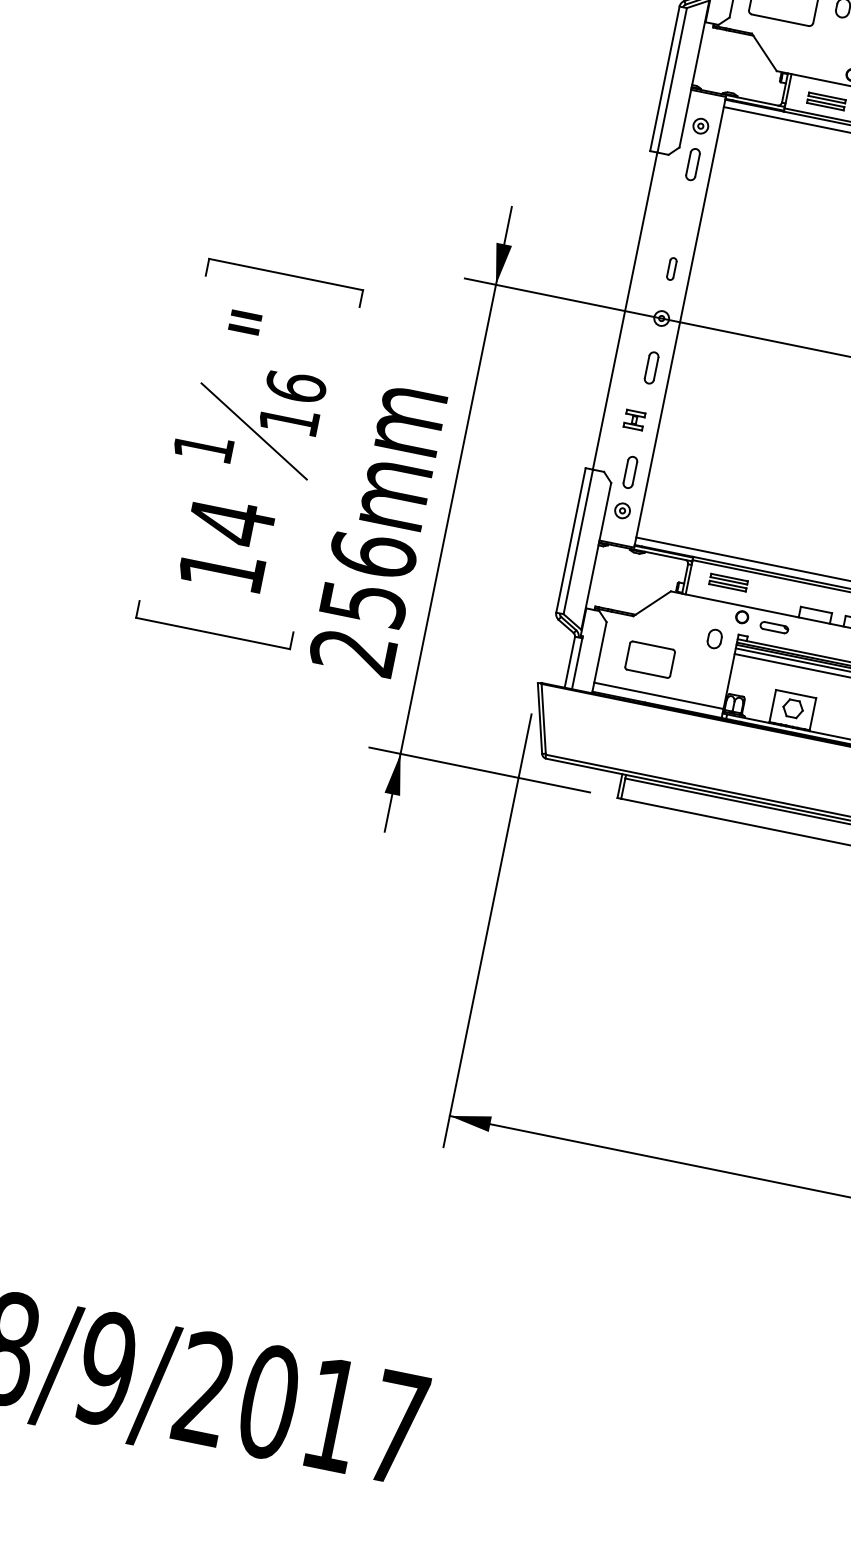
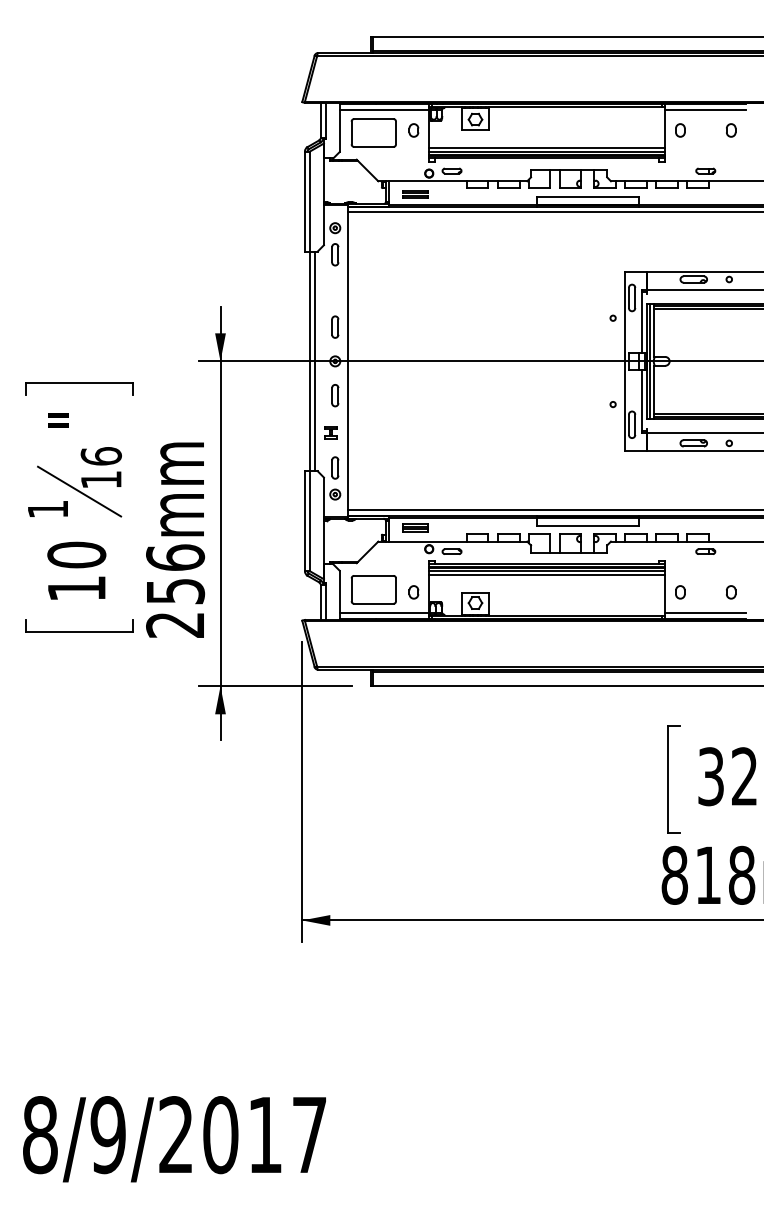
part: (672, 268) -> (335, 326), size x1.43
line: (633, 312) -> (315, 361), added
text: (231, 522) -> (76, 555), 14 -> 10
part: (714, 639) -> (413, 592), moved
part: (649, 659) -> (373, 589), size x1.43

